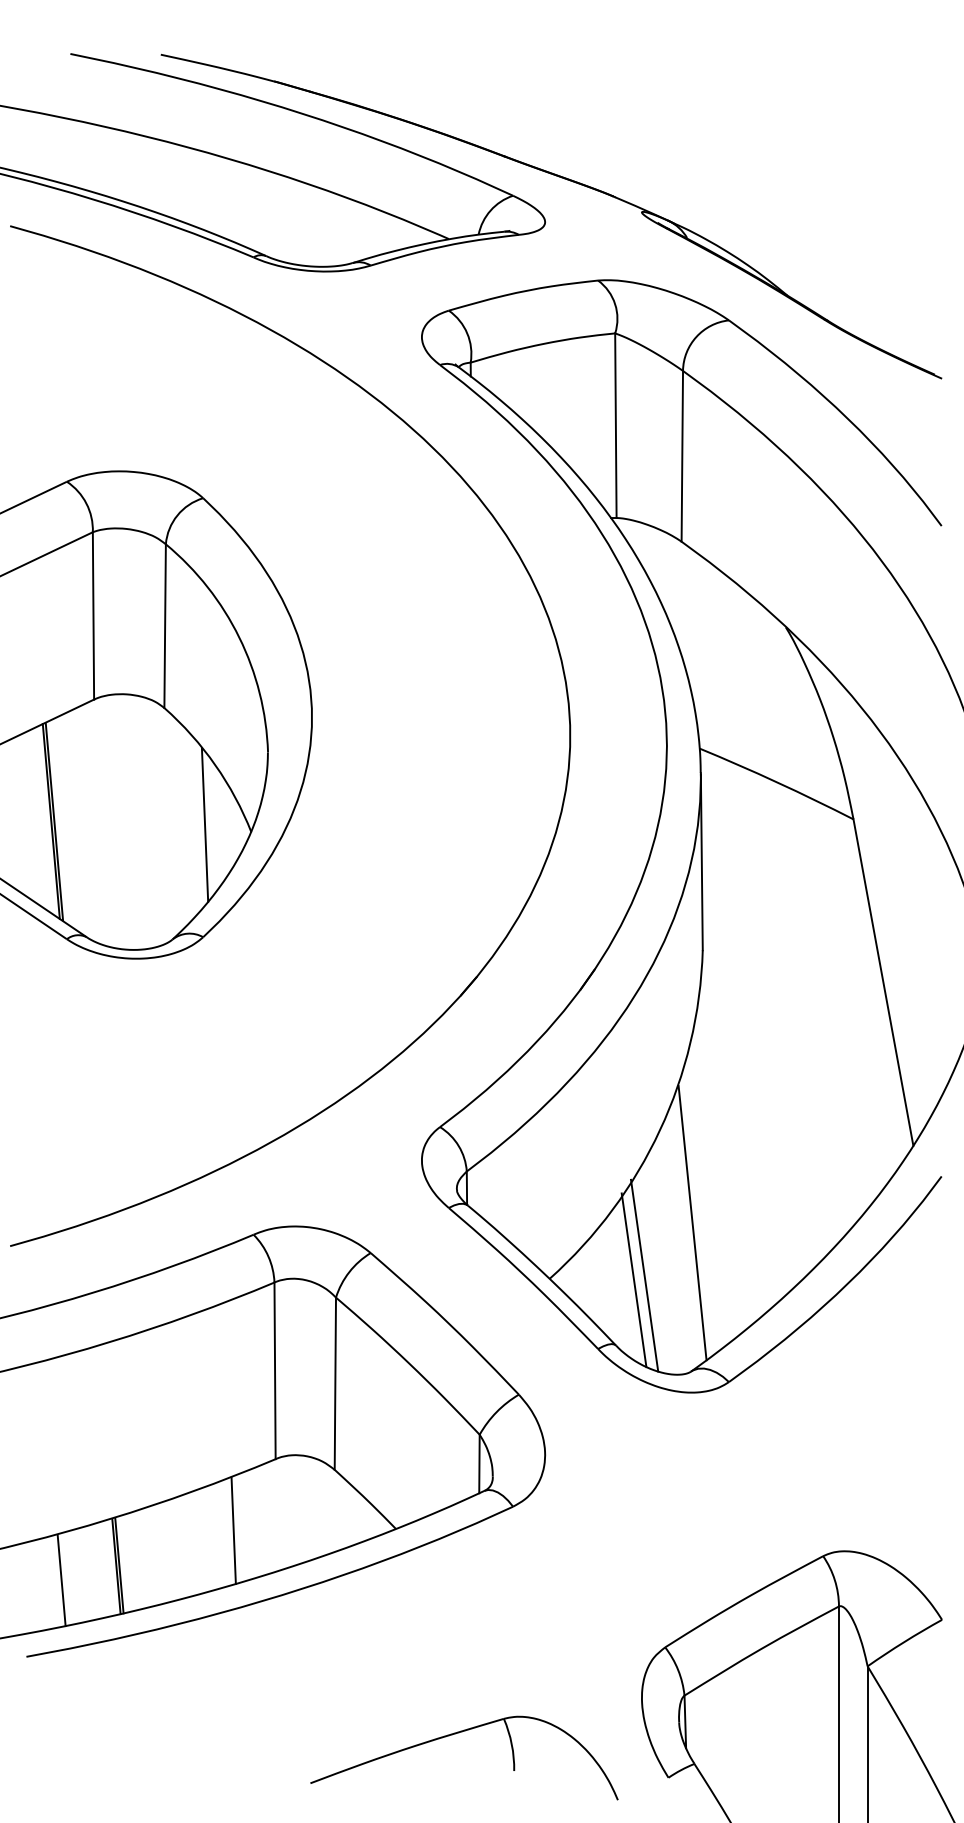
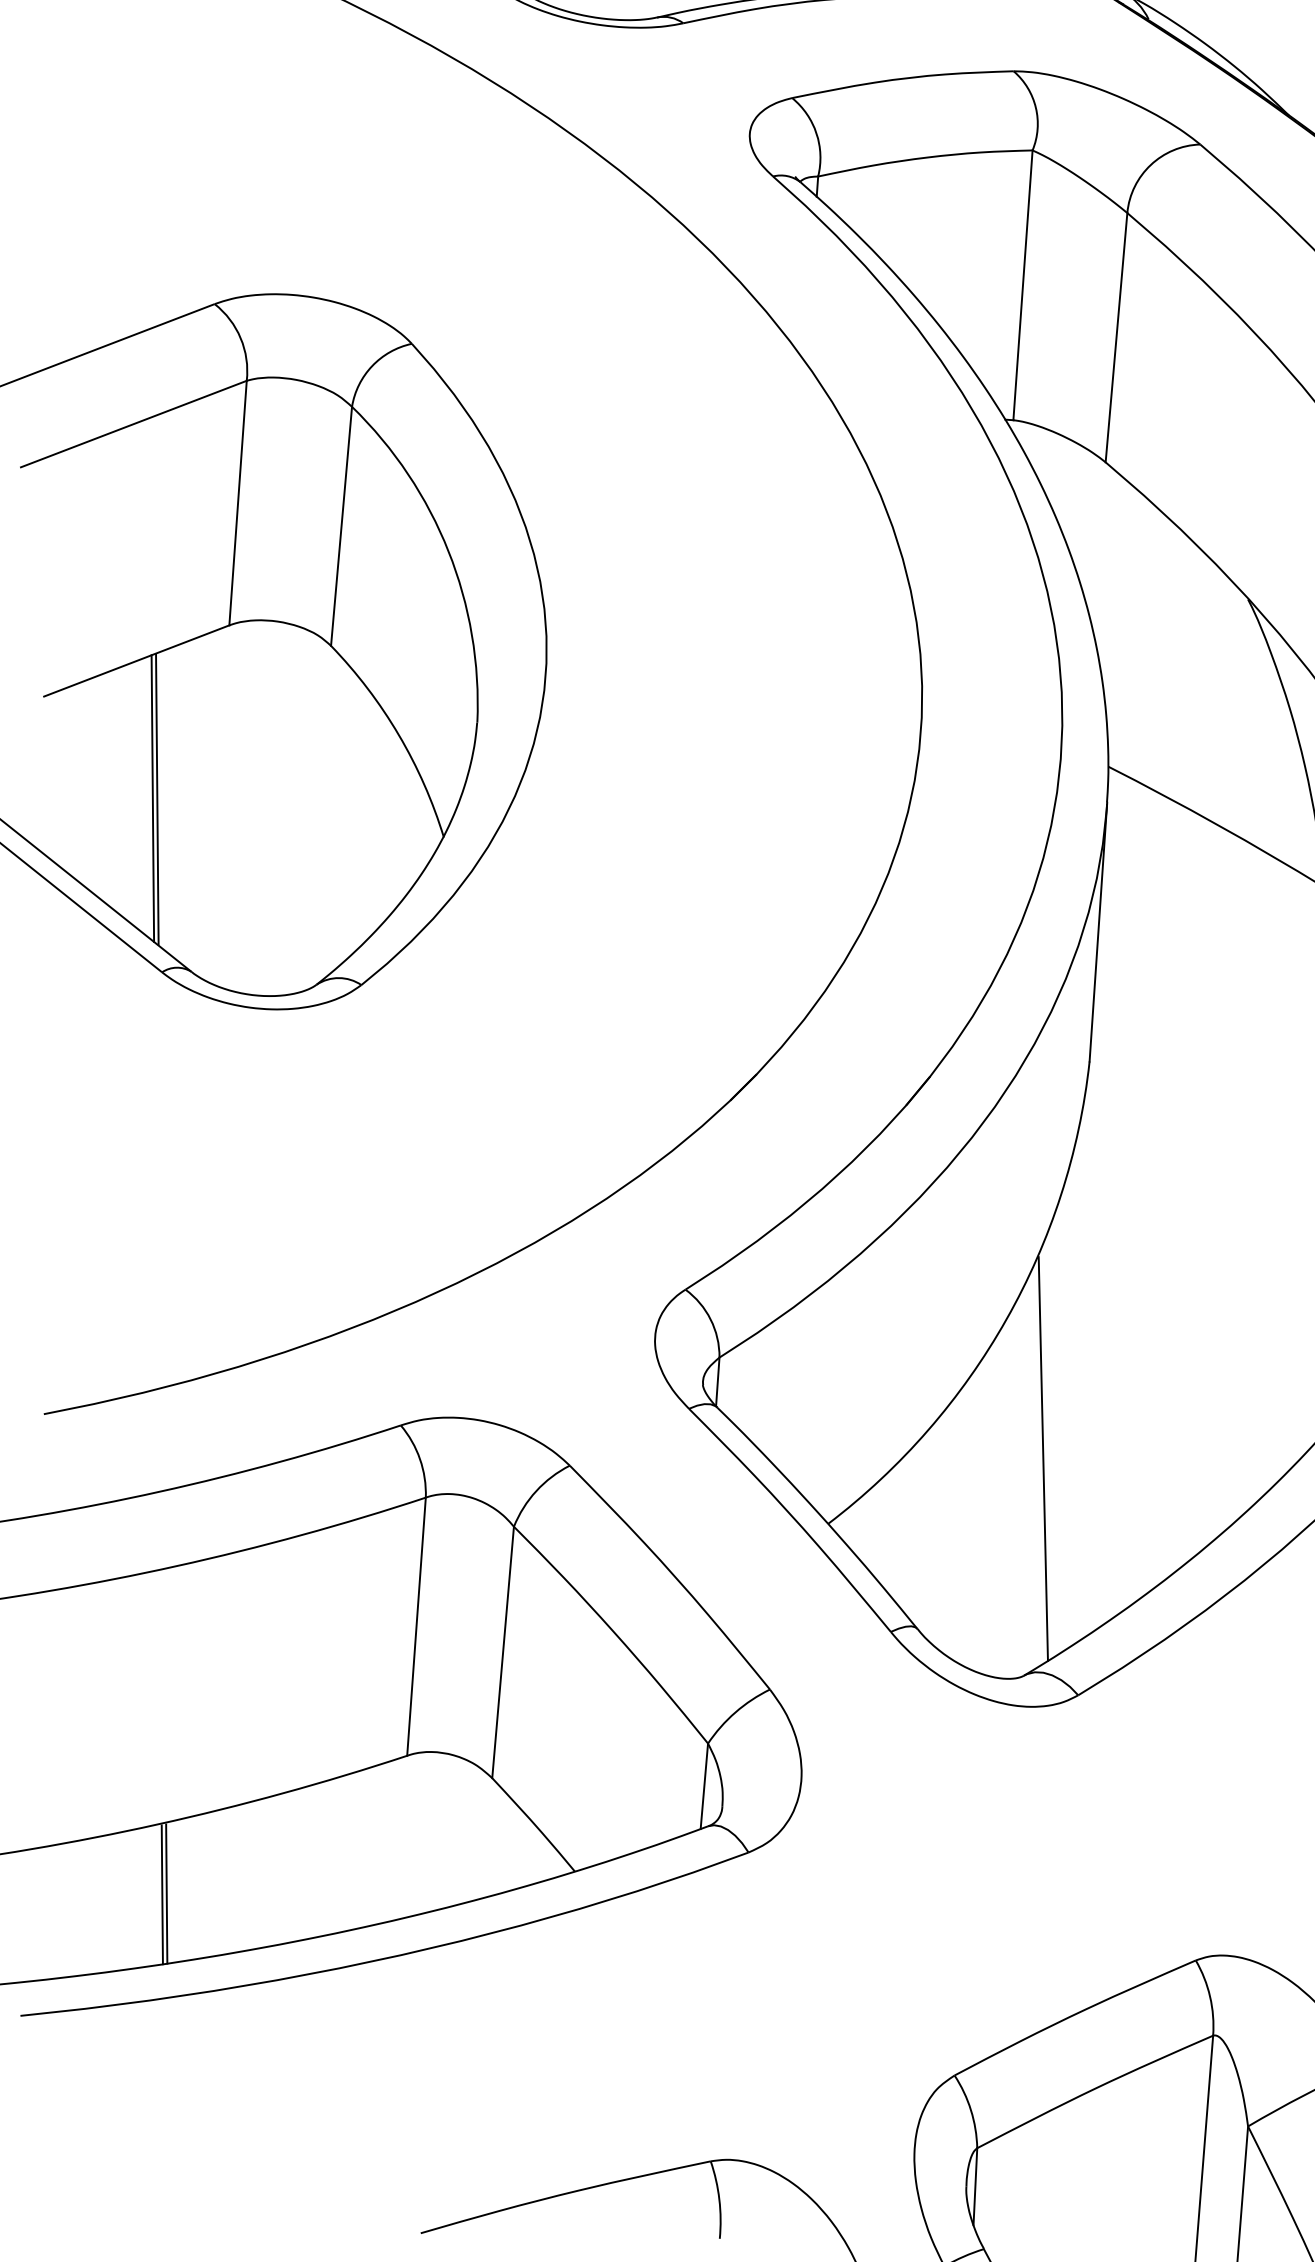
line: (204, 824) -> (376, 820), removed
line: (644, 1275) -> (967, 1529), removed
line: (633, 1280) -> (950, 1535), removed
line: (233, 1530) -> (337, 1855), removed
line: (61, 1580) -> (80, 1908), removed

